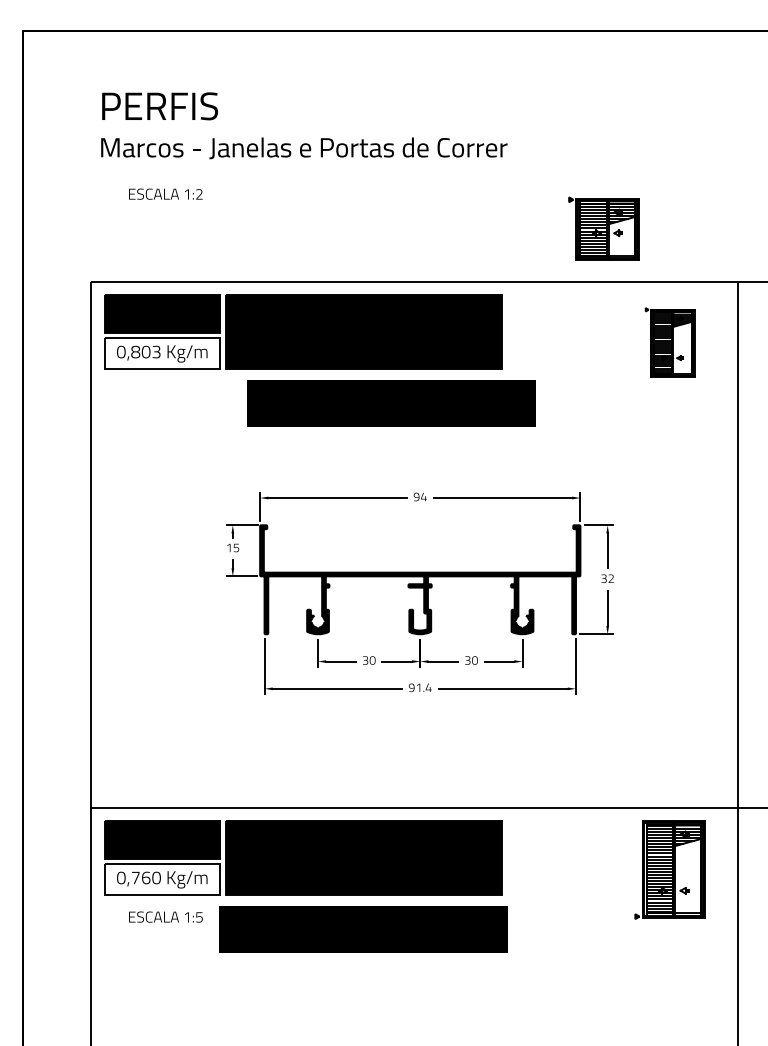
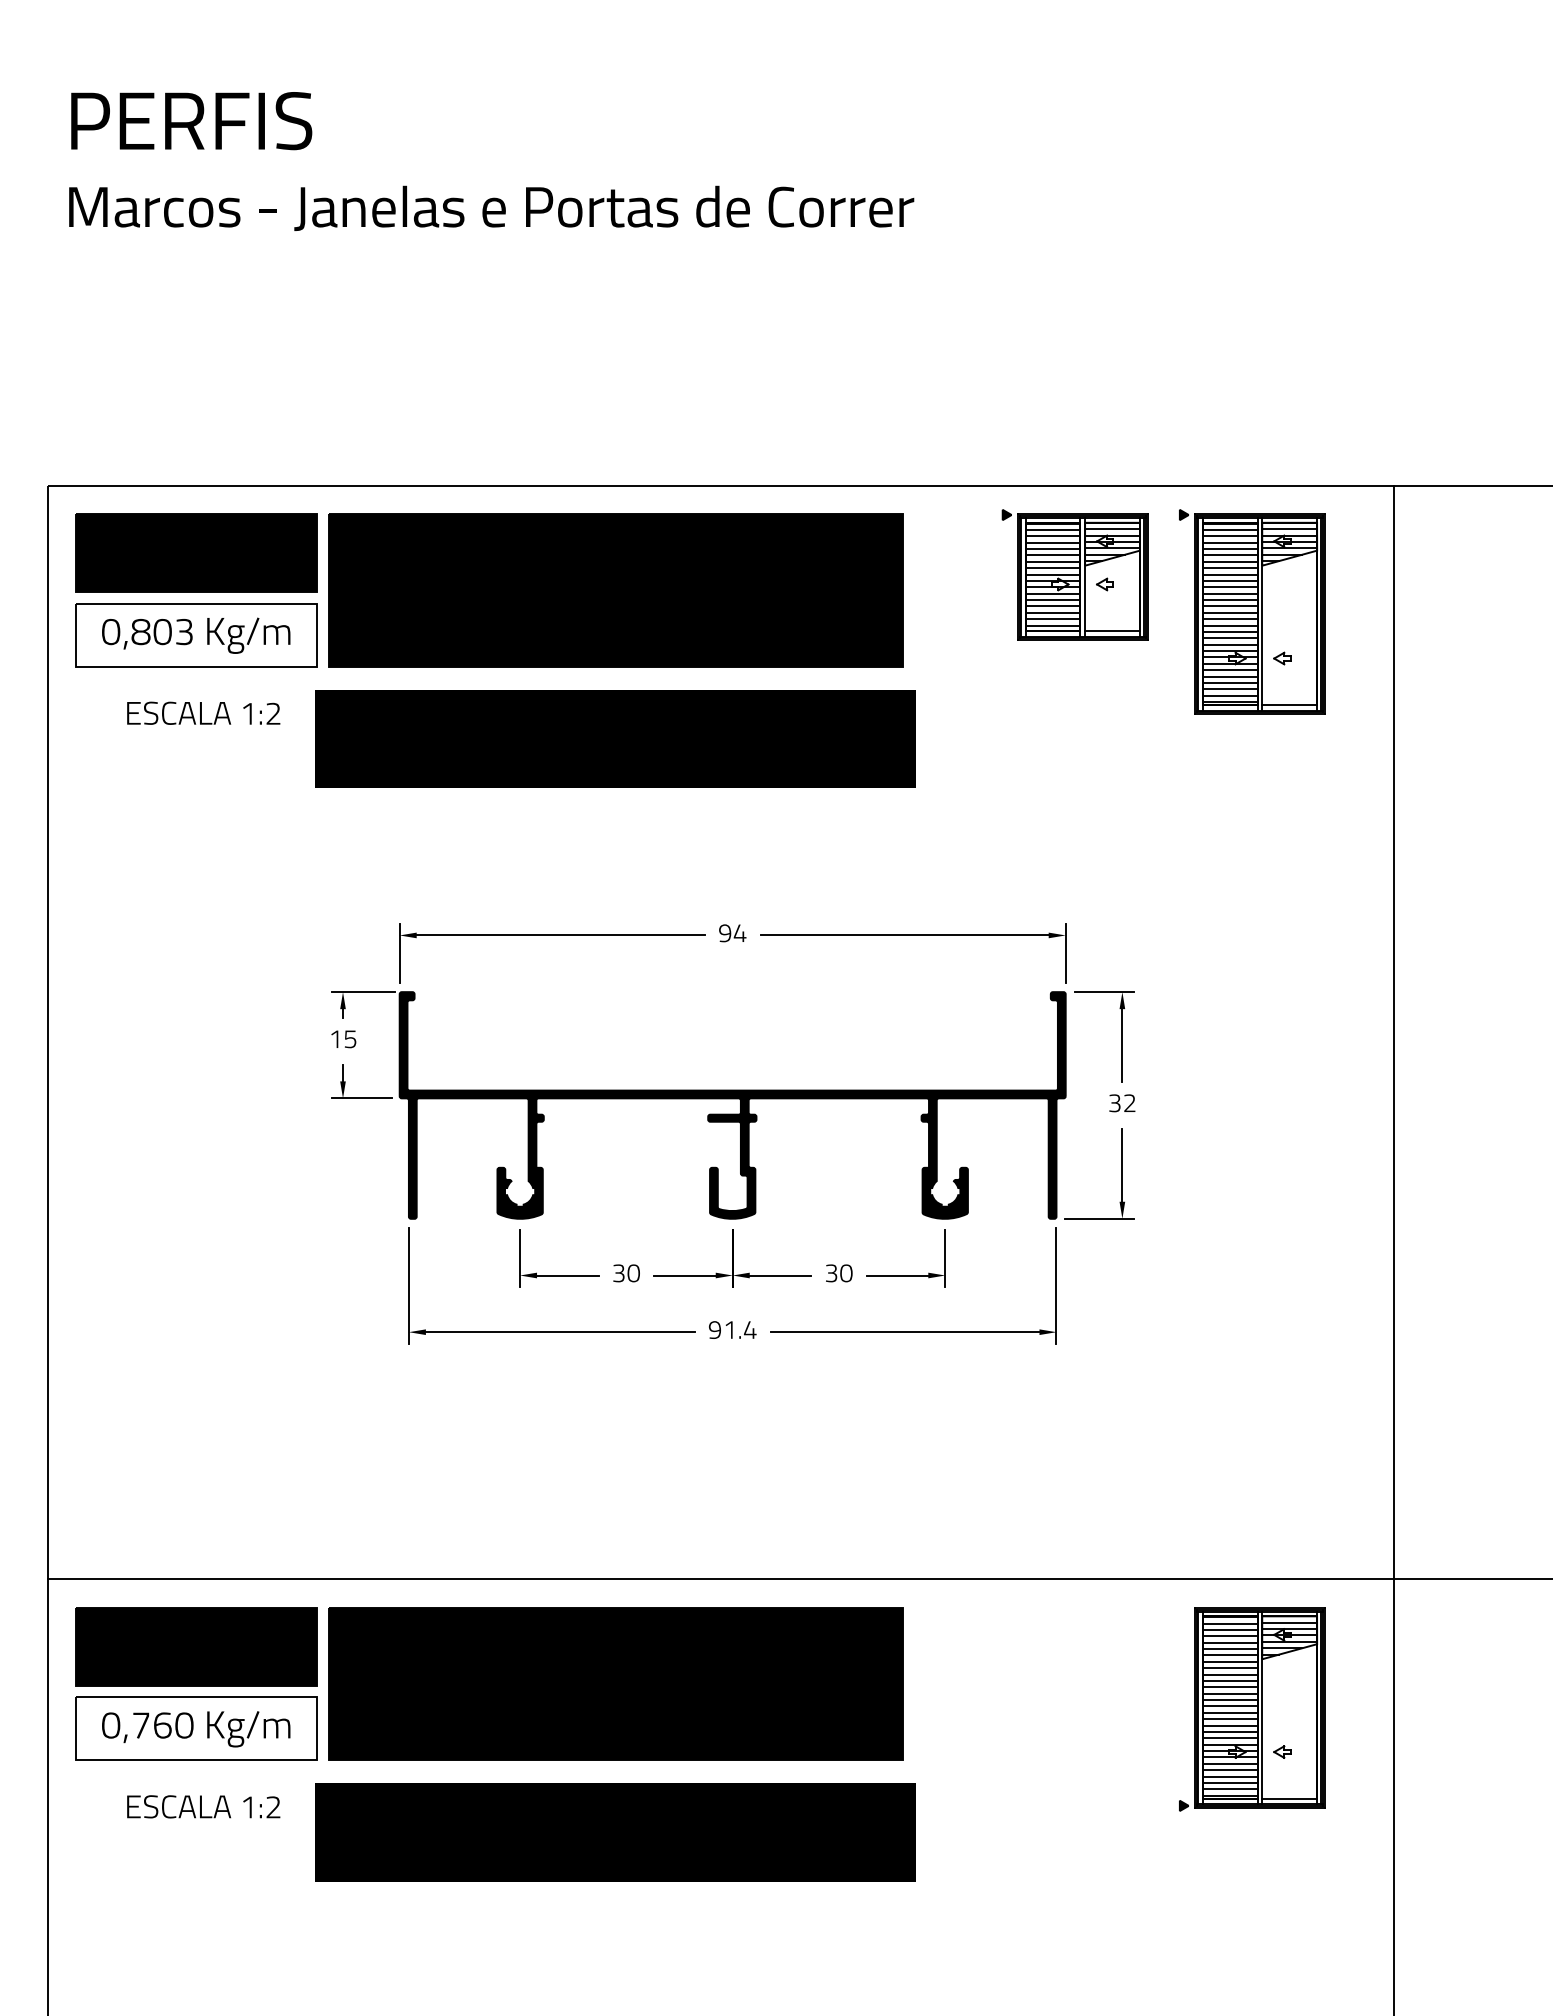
text: (165, 193) -> (202, 711), moved
part: (603, 228) -> (1074, 574), moved
part: (669, 342) -> (1250, 612), size x1.43
text: (391, 403) -> (614, 738), moved
text: (199, 917) -> (273, 1807), 1:5 -> 1:2

